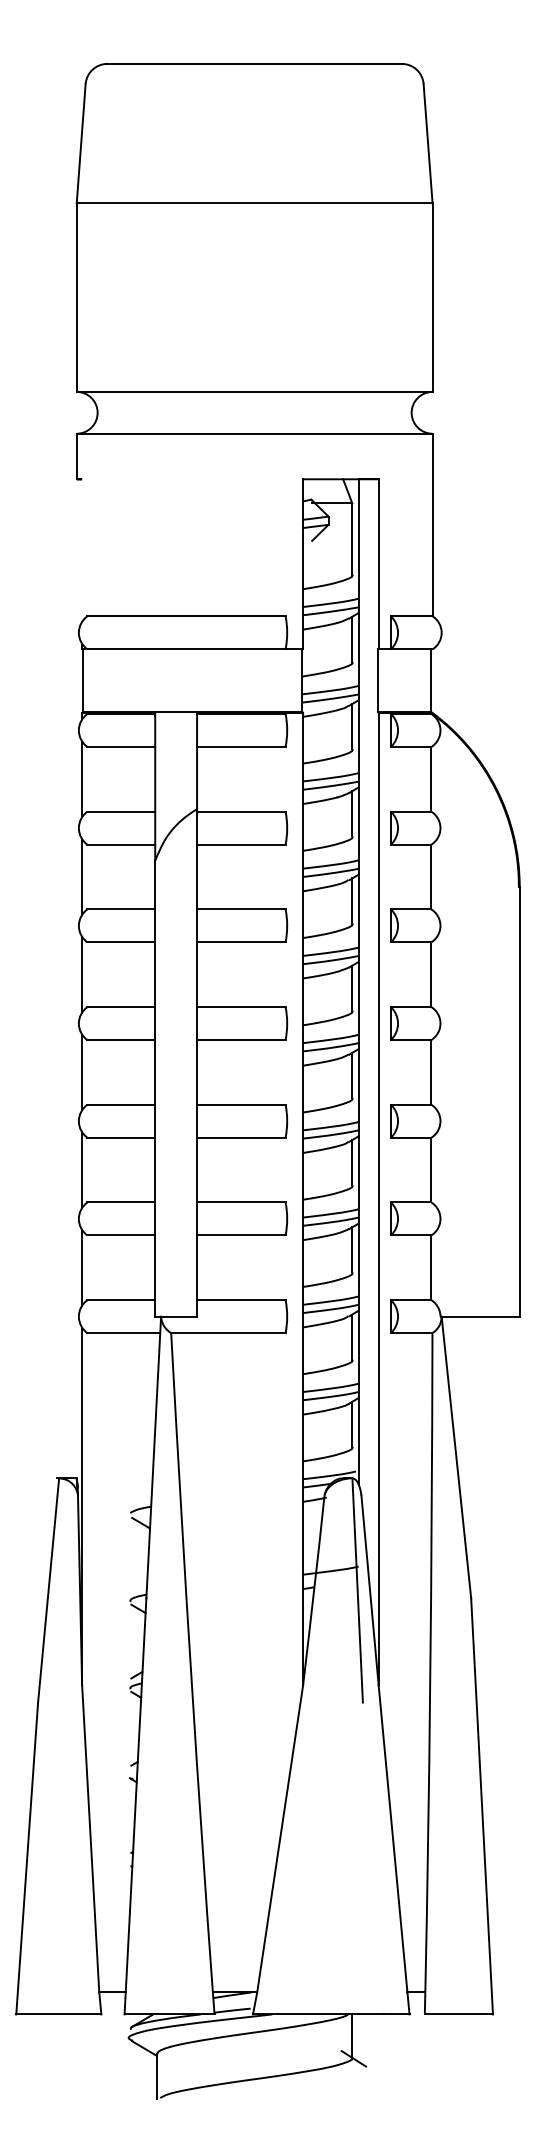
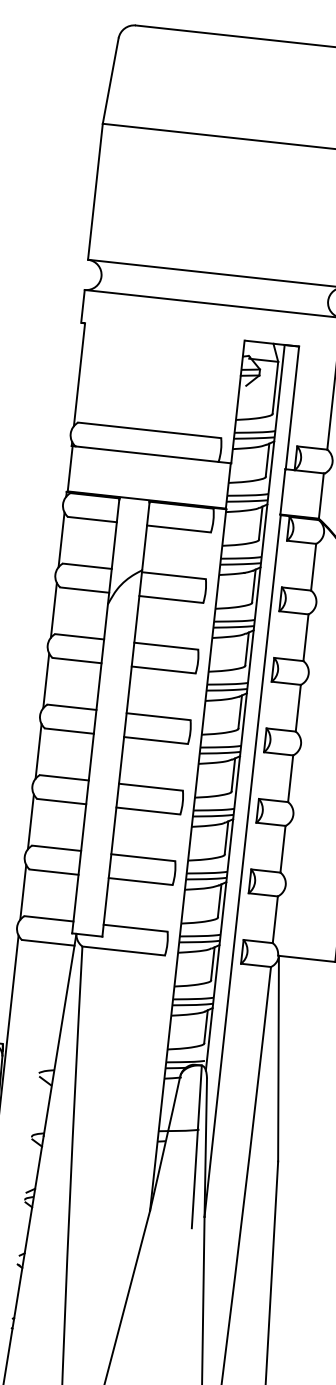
line: (82, 550) -> (79, 374), added

